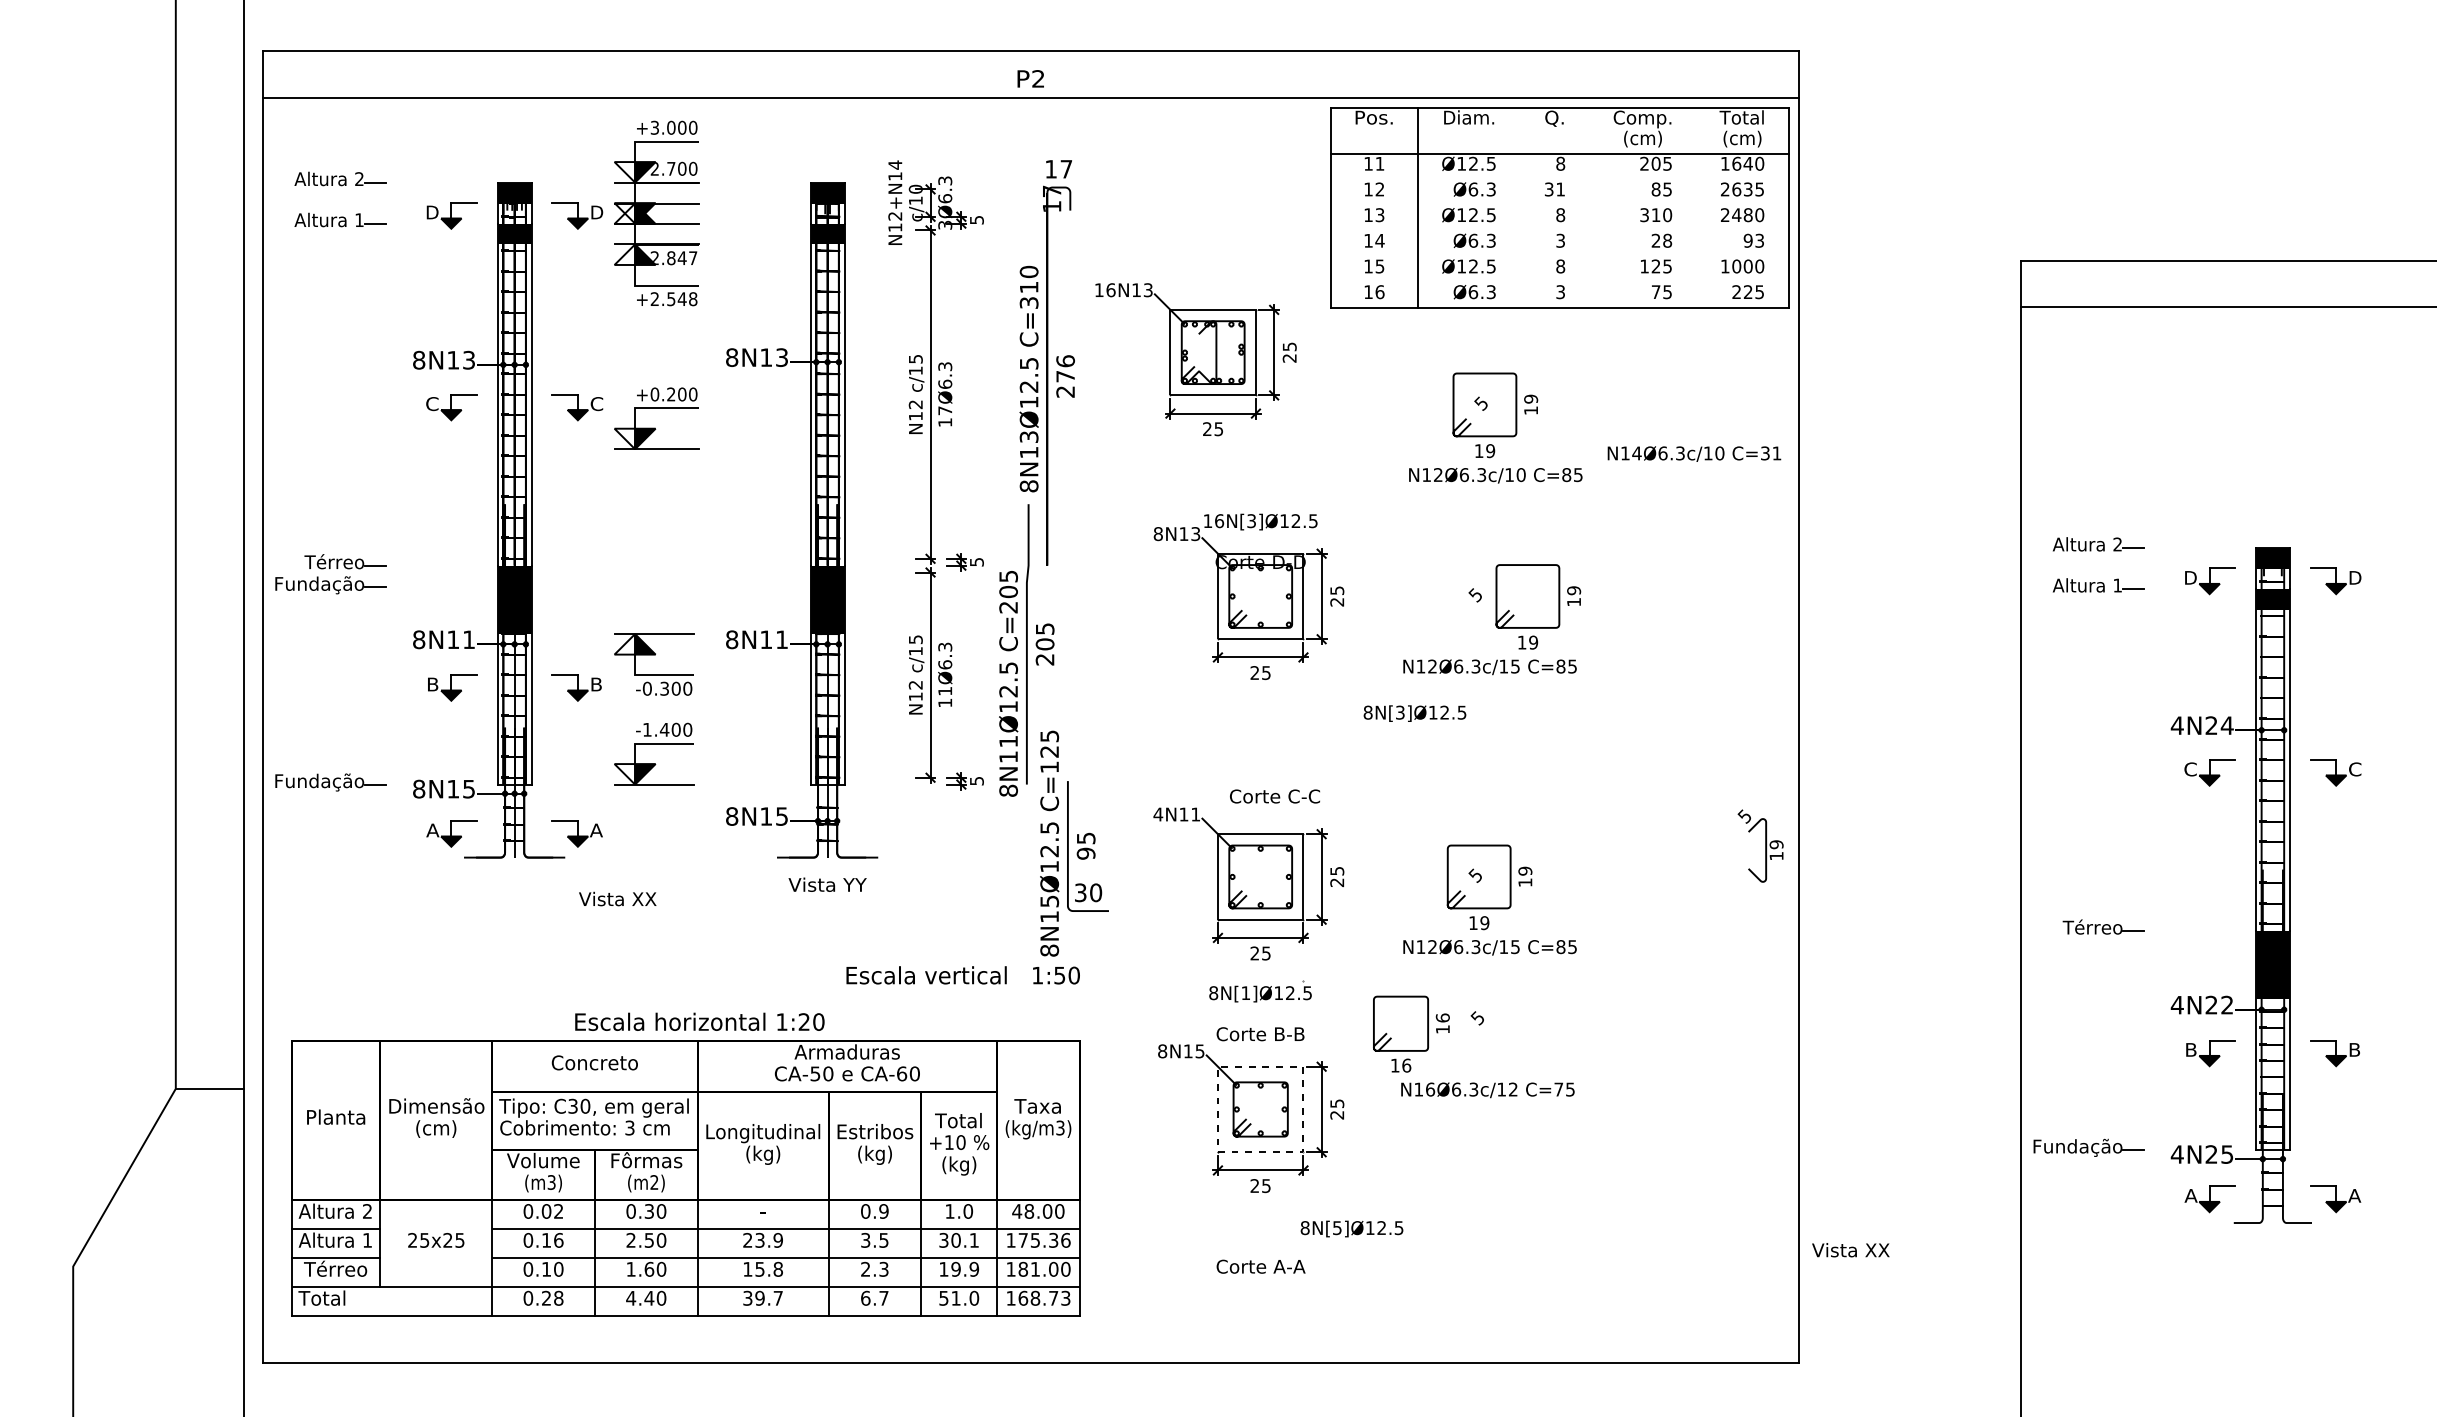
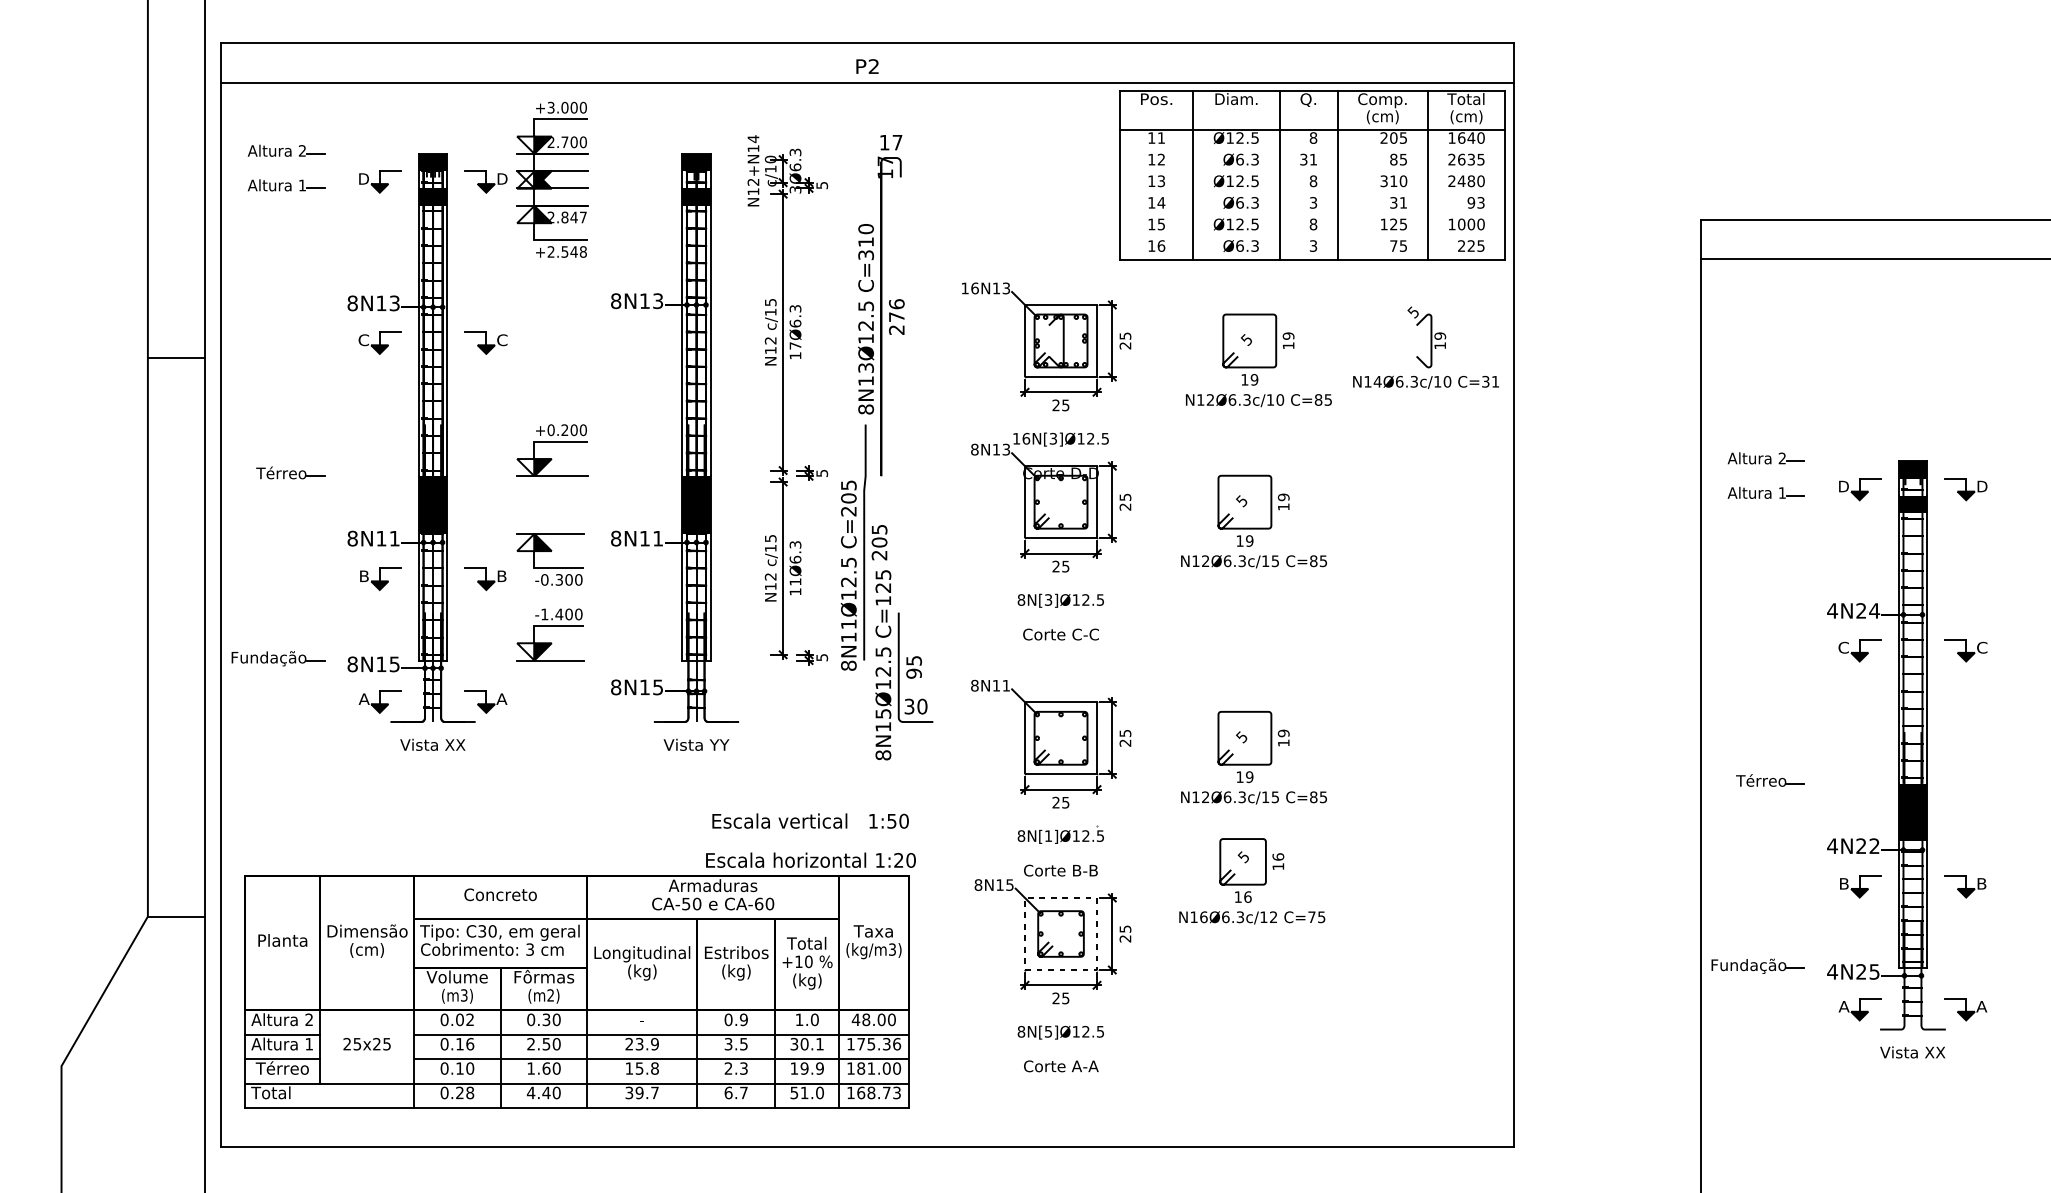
line: (1520, 208) -> (1279, 175), added
line: (1589, 208) -> (1337, 175), added
line: (1696, 208) -> (1427, 175), added
text: (1661, 240) -> (1398, 202), 28 -> 31
part: (1195, 359) -> (1046, 346), moved
part: (656, 409) -> (552, 442), moved
line: (209, 425) -> (176, 358), added
part: (330, 584) -> (278, 492), removed
part: (1538, 606) -> (1253, 510), moved
text: (1414, 713) -> (1060, 600), moved
text: (1274, 796) -> (1060, 634), moved
text: (1157, 814) -> (974, 685), 4N11 -> 8N11
part: (1074, 843) -> (904, 665), moved
part: (1760, 846) -> (1426, 337), moved
text: (617, 898) -> (432, 744), moved
text: (699, 1020) -> (810, 859), moved
part: (1410, 1034) -> (1251, 870), moved
text: (1351, 1228) -> (1060, 1032), moved
text: (1850, 1250) -> (1912, 1052), moved

